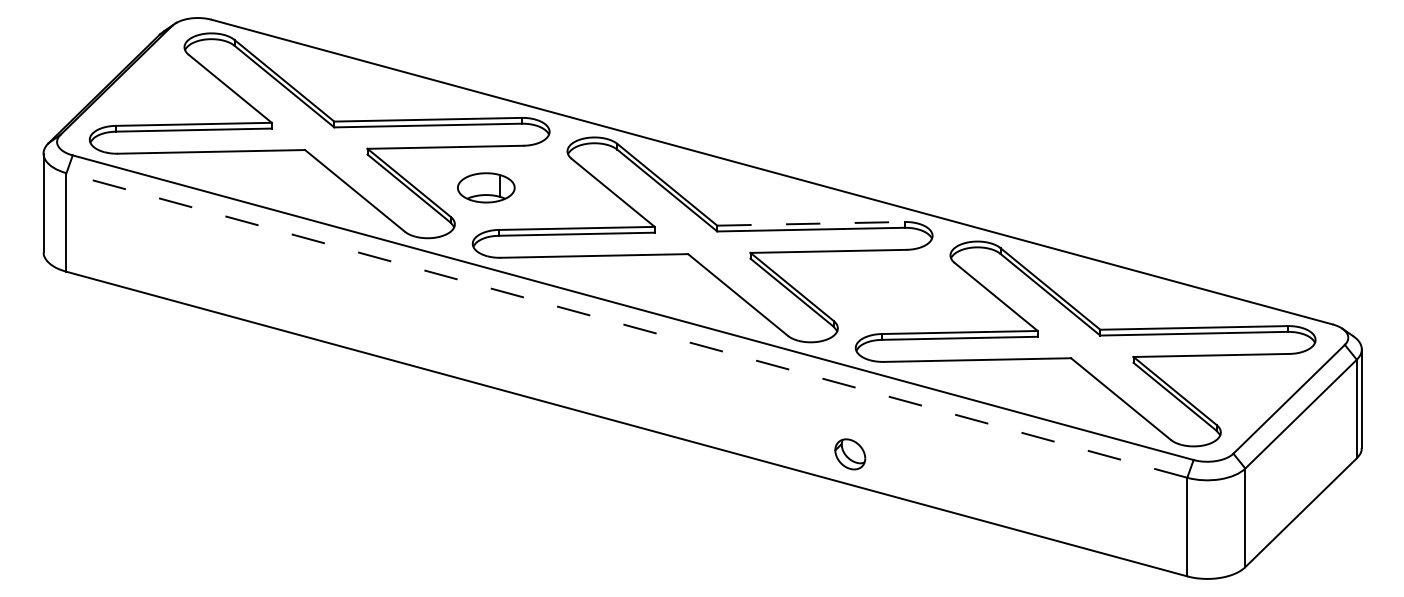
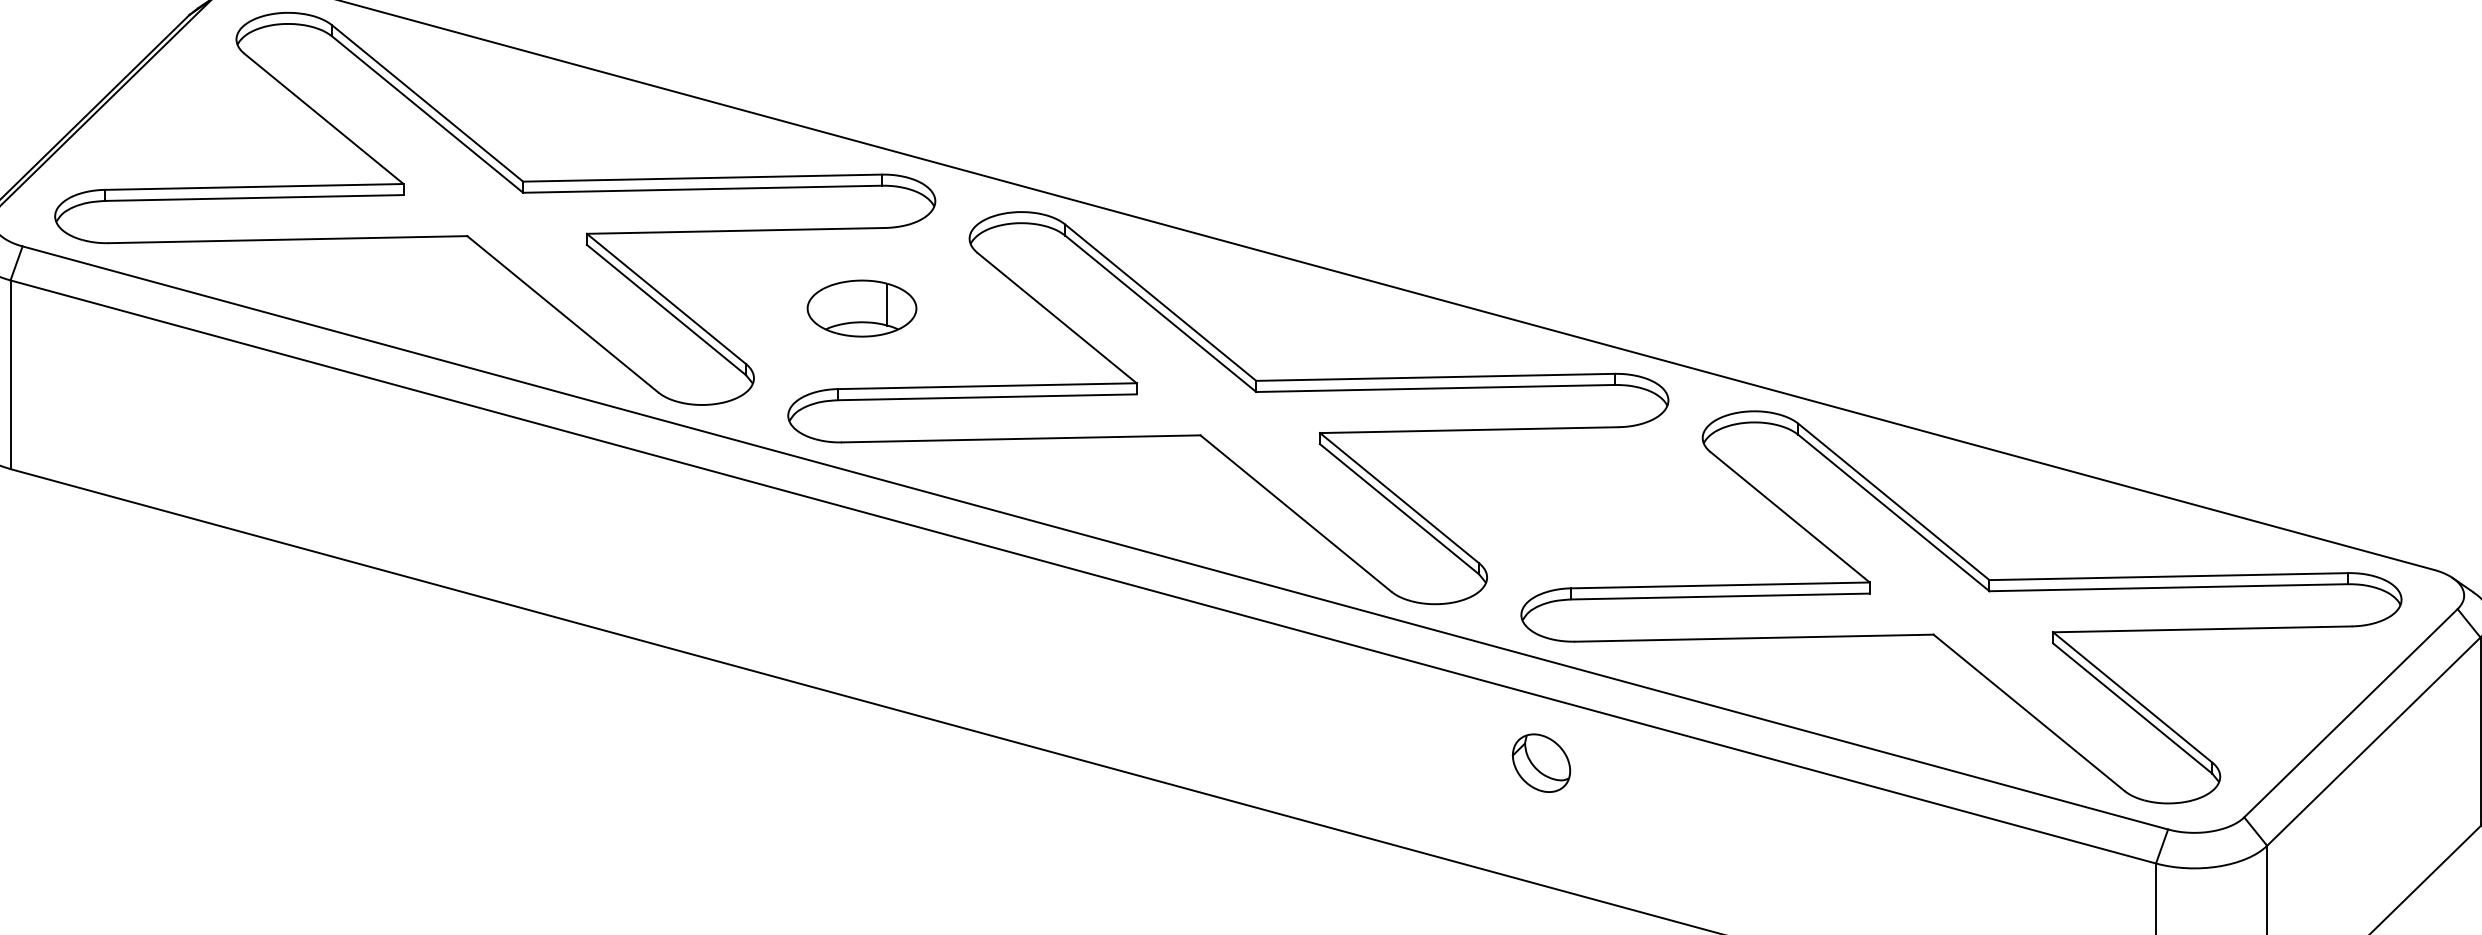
part: (486, 187) -> (862, 307), moved
line: (810, 223) -> (1434, 376), dashed -> solid
line: (626, 325) -> (1082, 571), dashed -> solid
part: (850, 454) -> (1541, 763), moved

